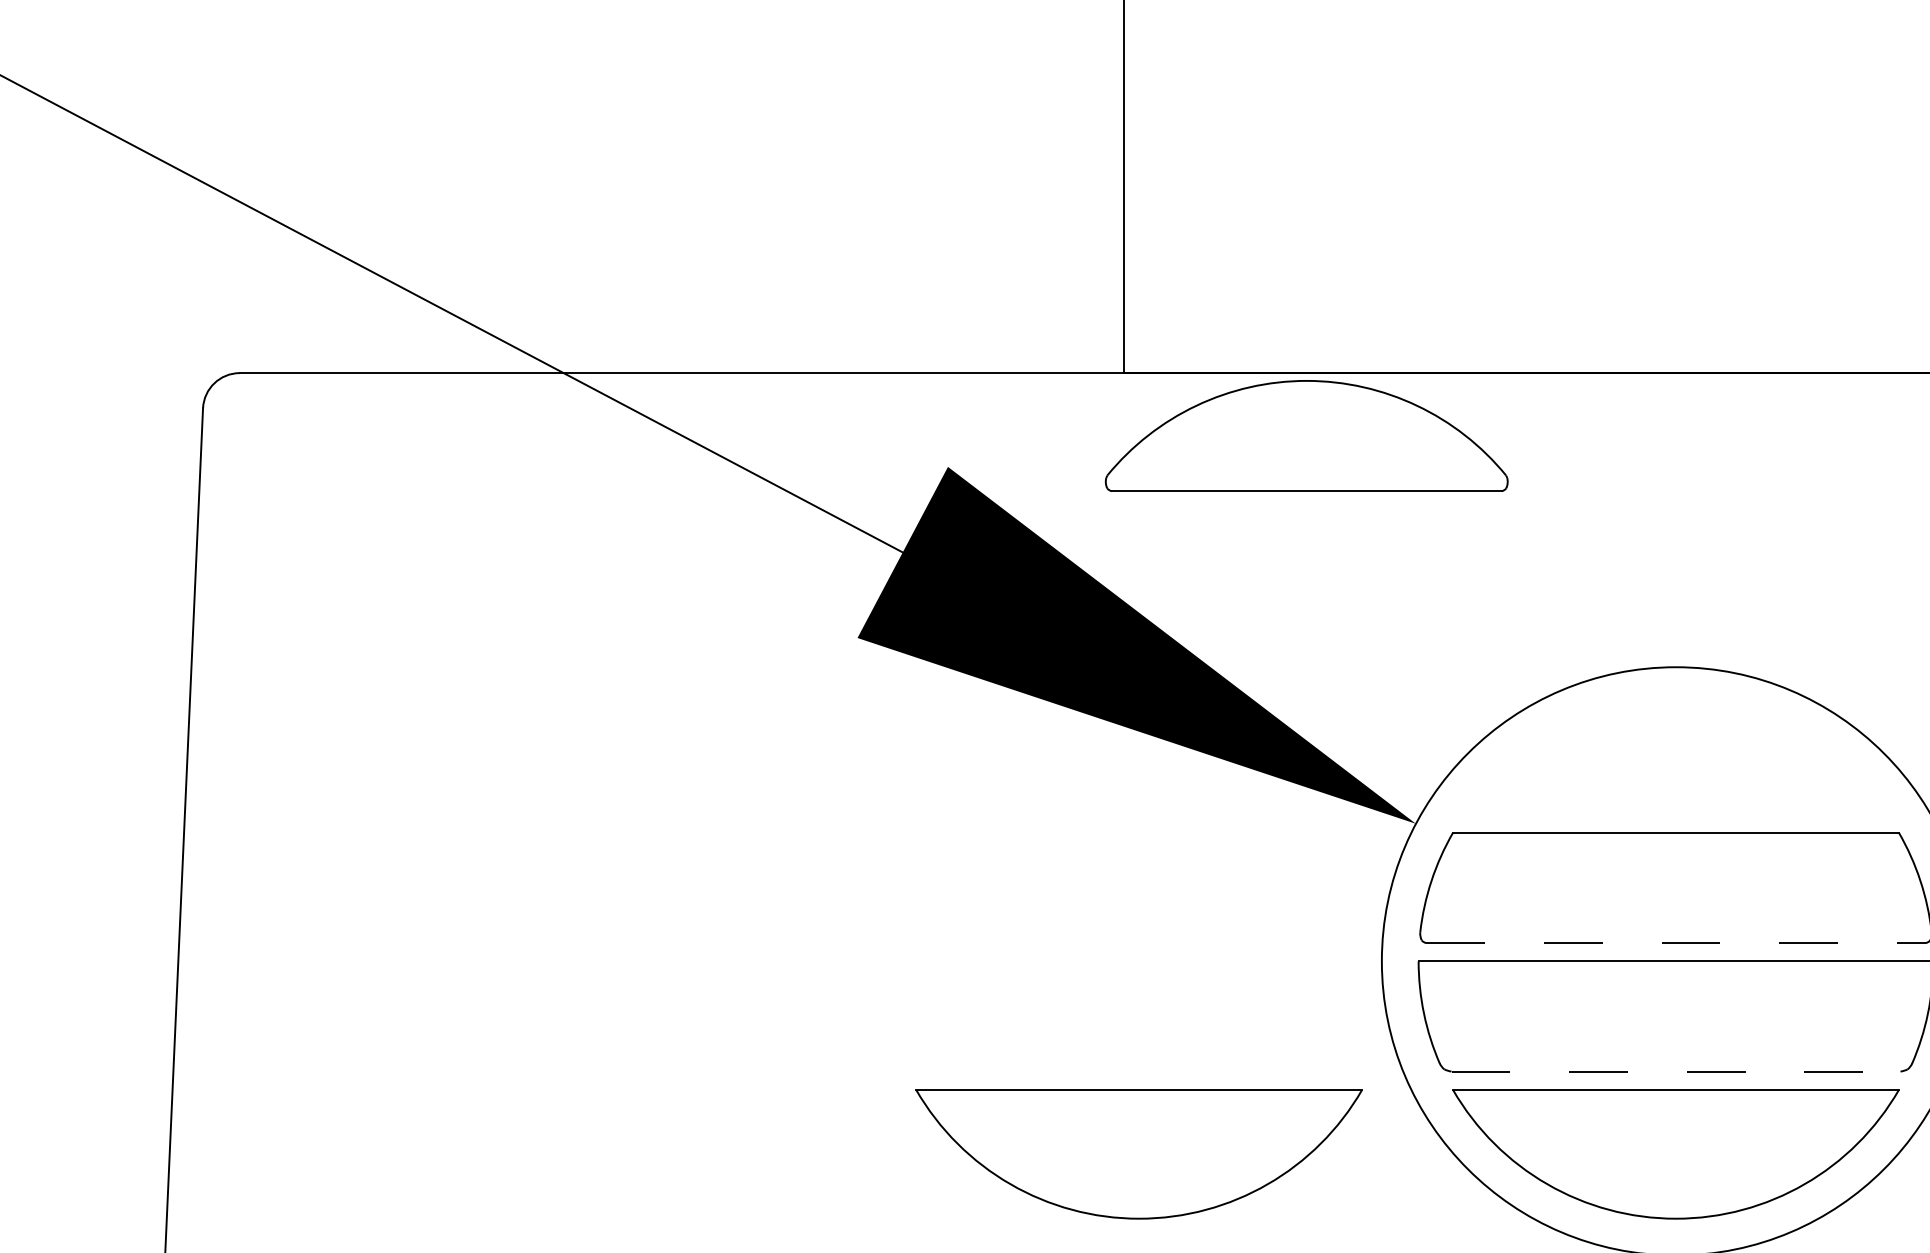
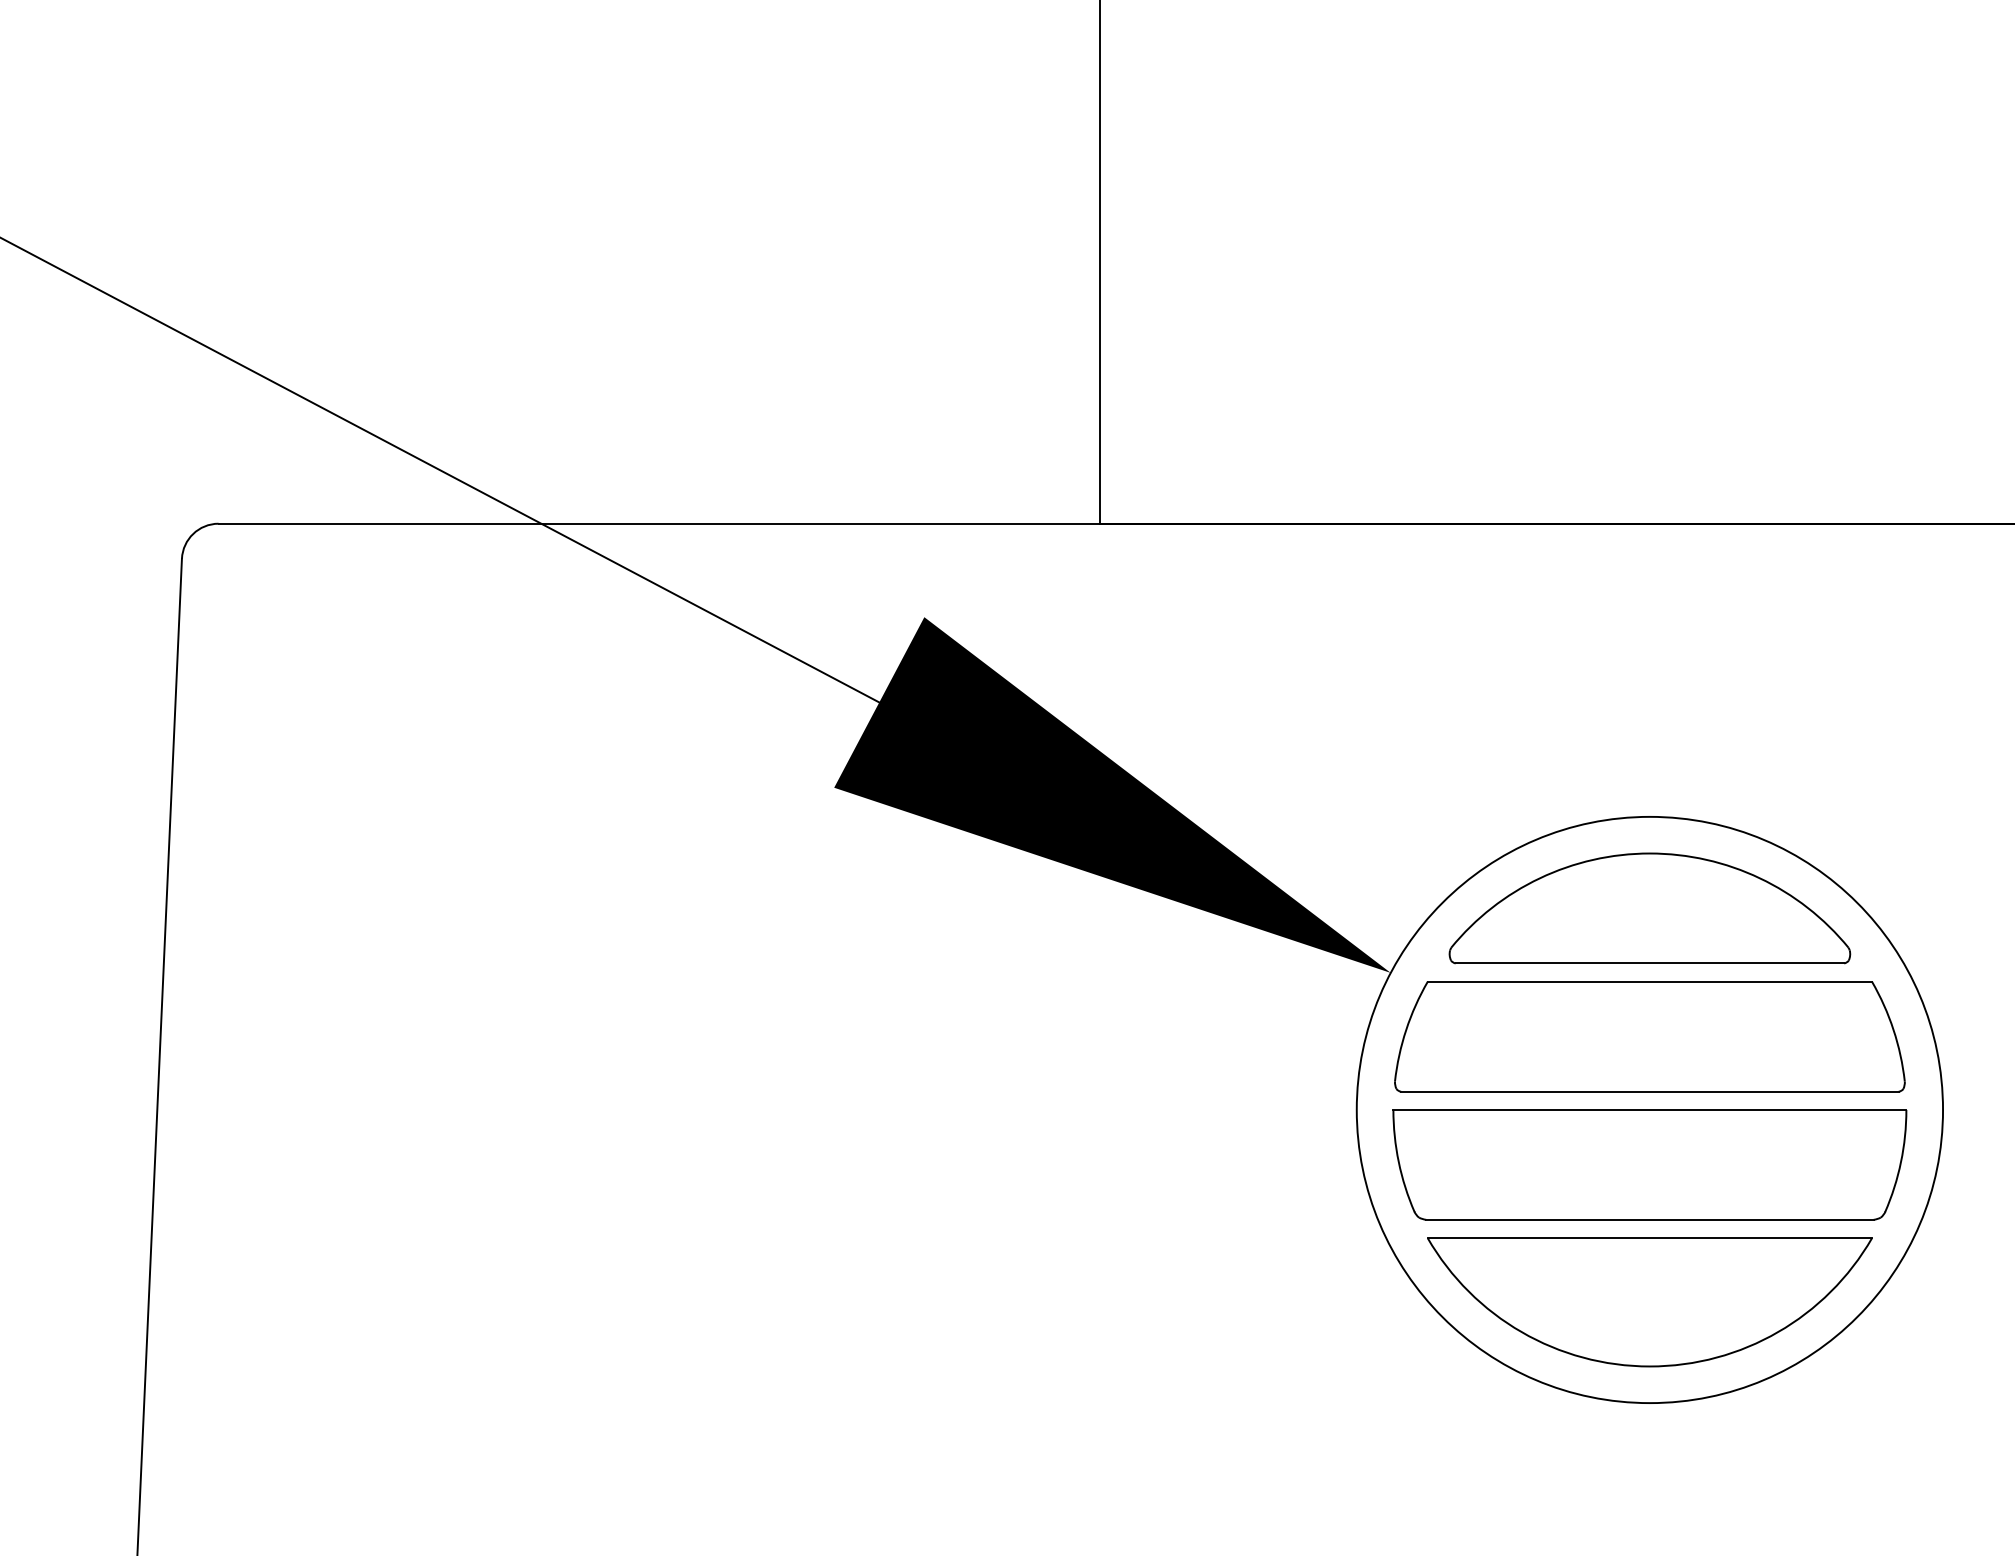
part: (1306, 436) -> (1649, 908), moved
line: (1675, 942) -> (1649, 1091), dashed -> solid
line: (1675, 1071) -> (1649, 1219), dashed -> solid
part: (1138, 1154) -> (1114, 1302), removed

